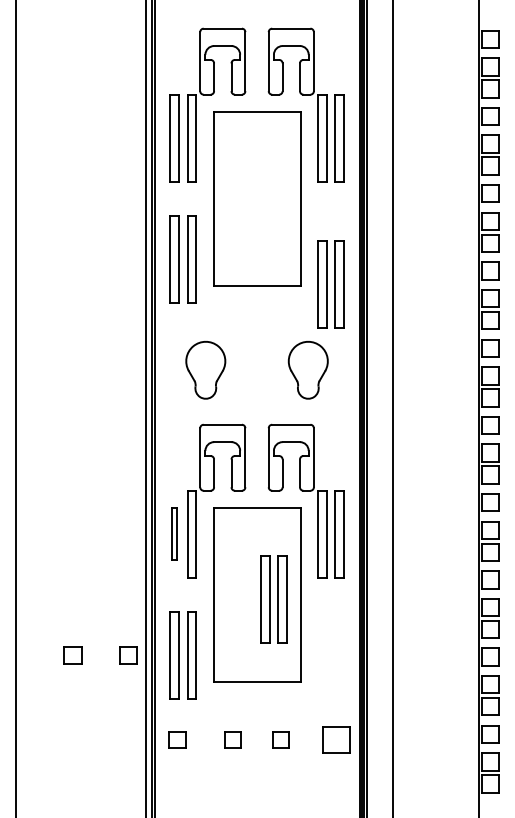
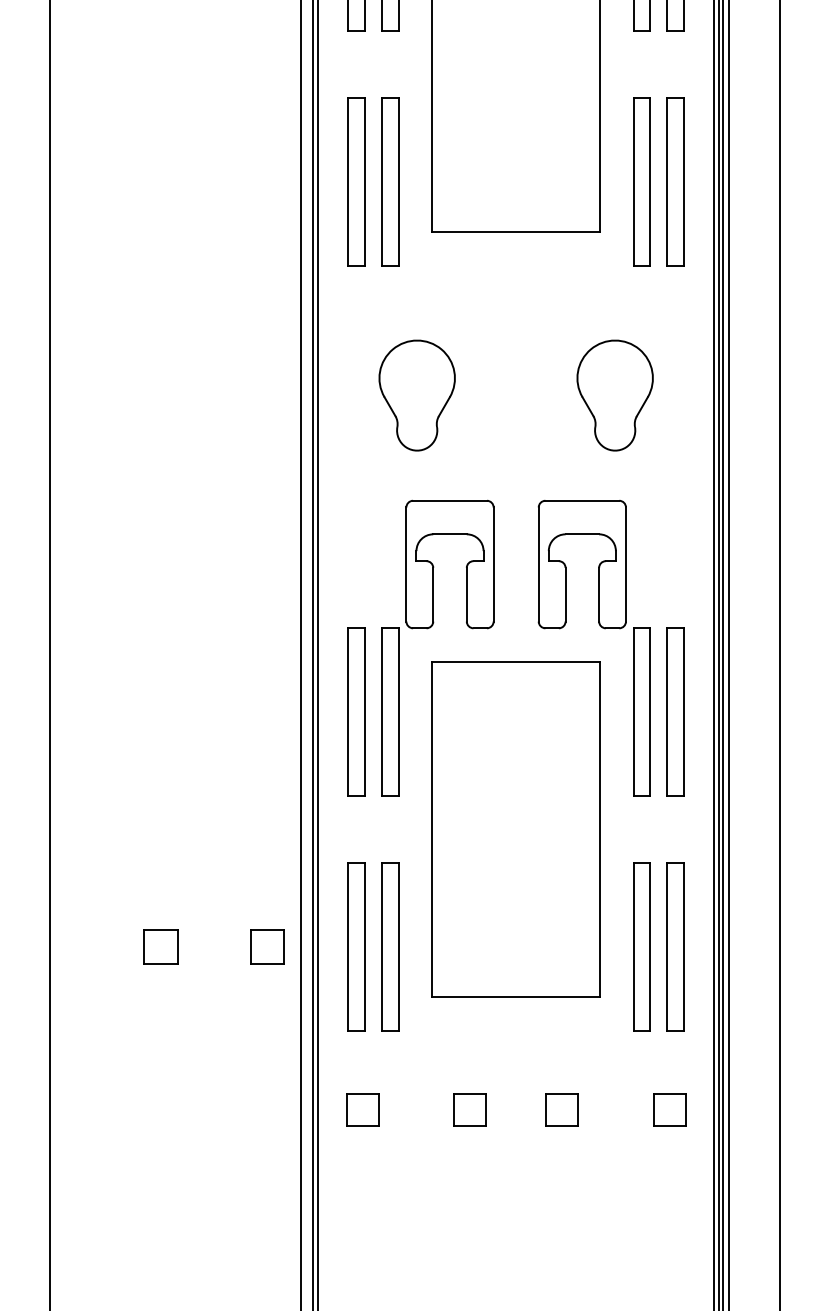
part: (330, 284) -> (658, 181), moved
part: (174, 534) -> (356, 712), size x1.67
part: (273, 599) -> (658, 946), moved
part: (336, 739) -> (669, 1108), size x0.62

